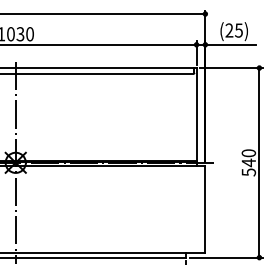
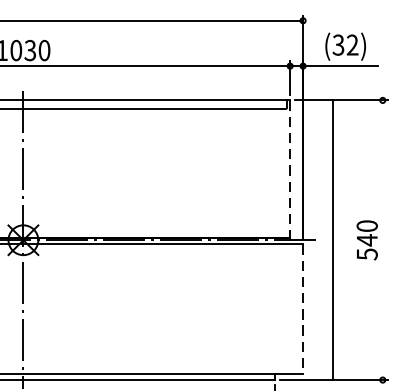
text: (233, 30) -> (344, 45), (25) -> (32)
line: (196, 116) -> (290, 171), solid -> dashed
line: (259, 162) -> (332, 239), moved
line: (205, 209) -> (303, 309), solid -> dashed

